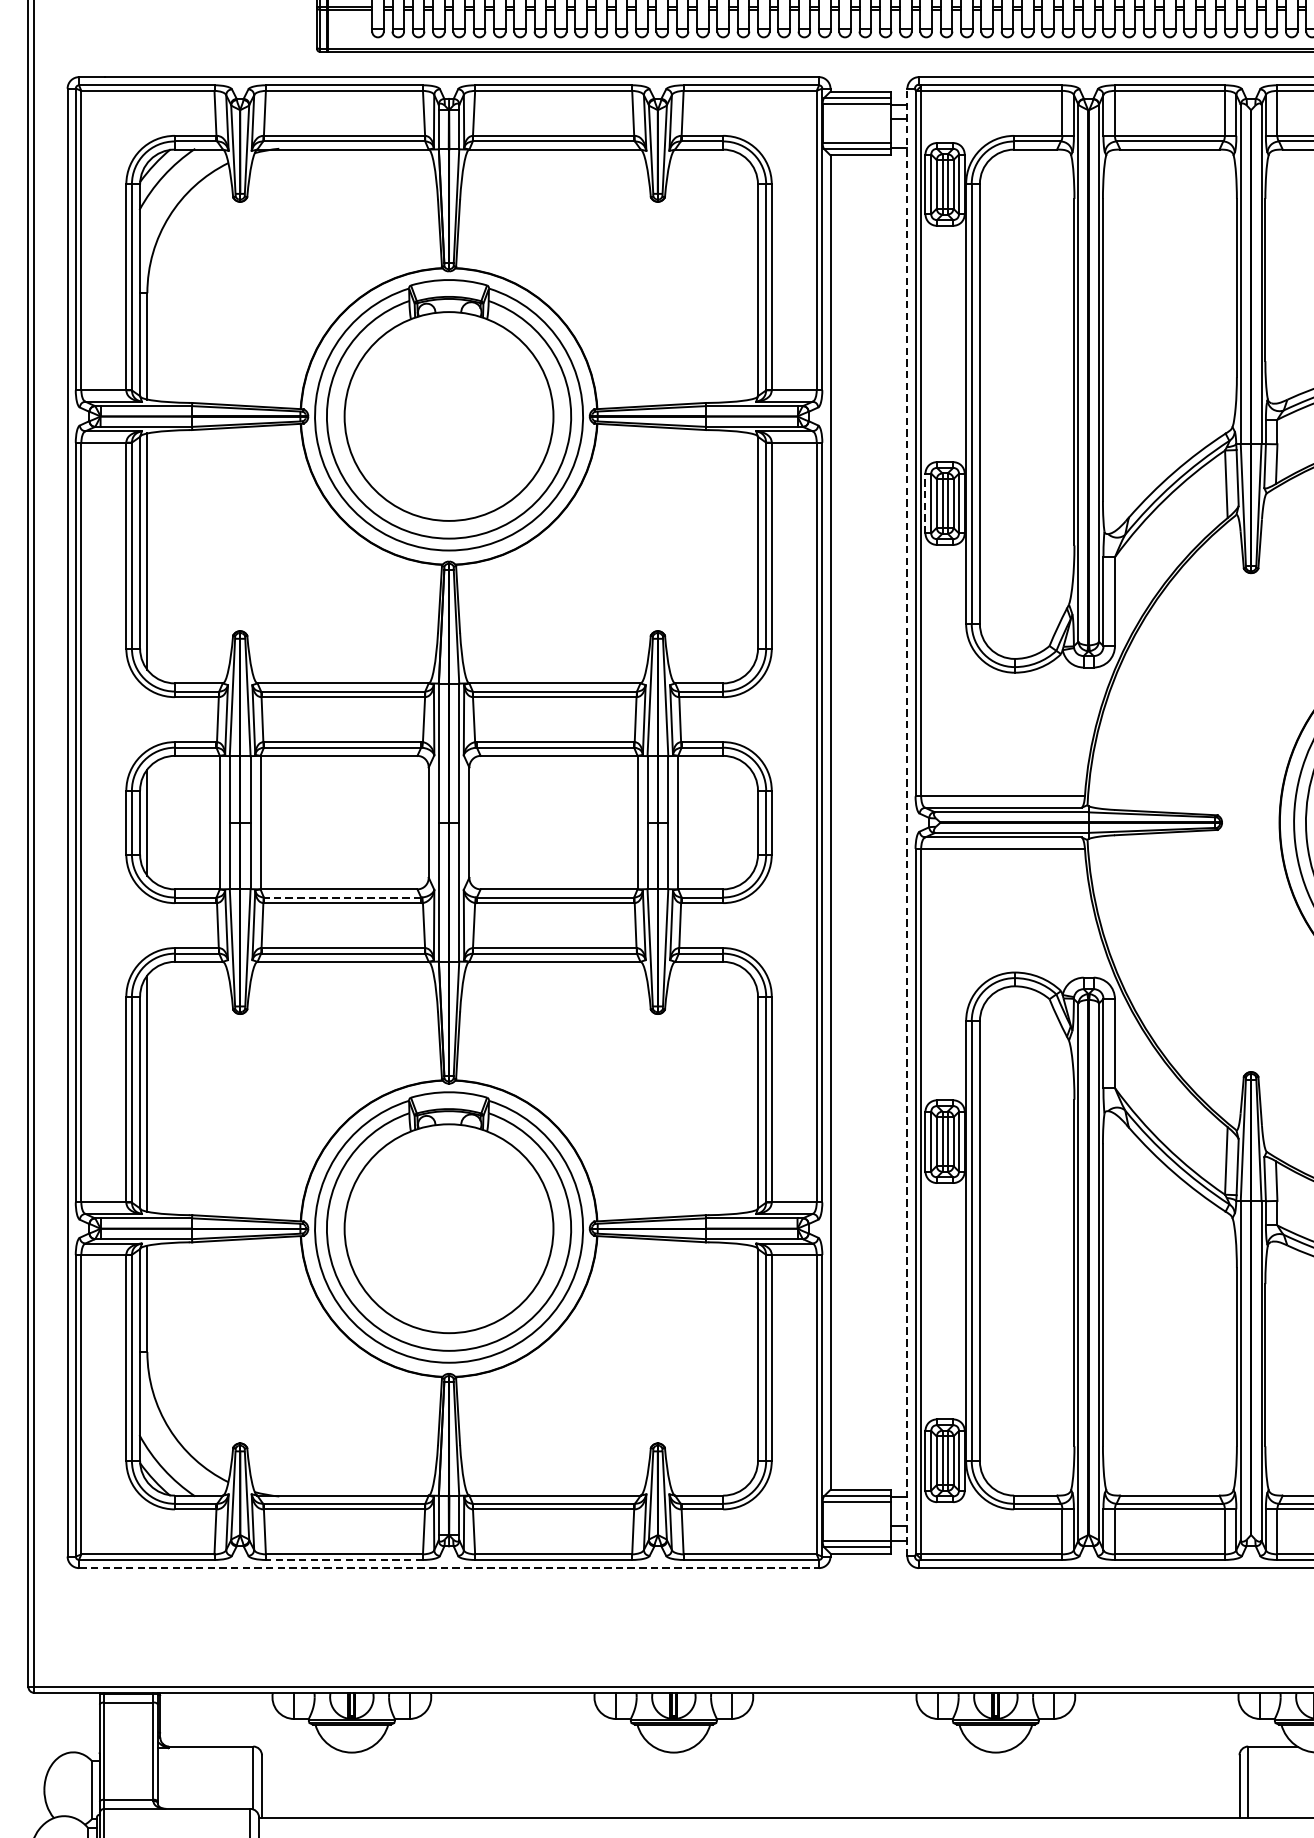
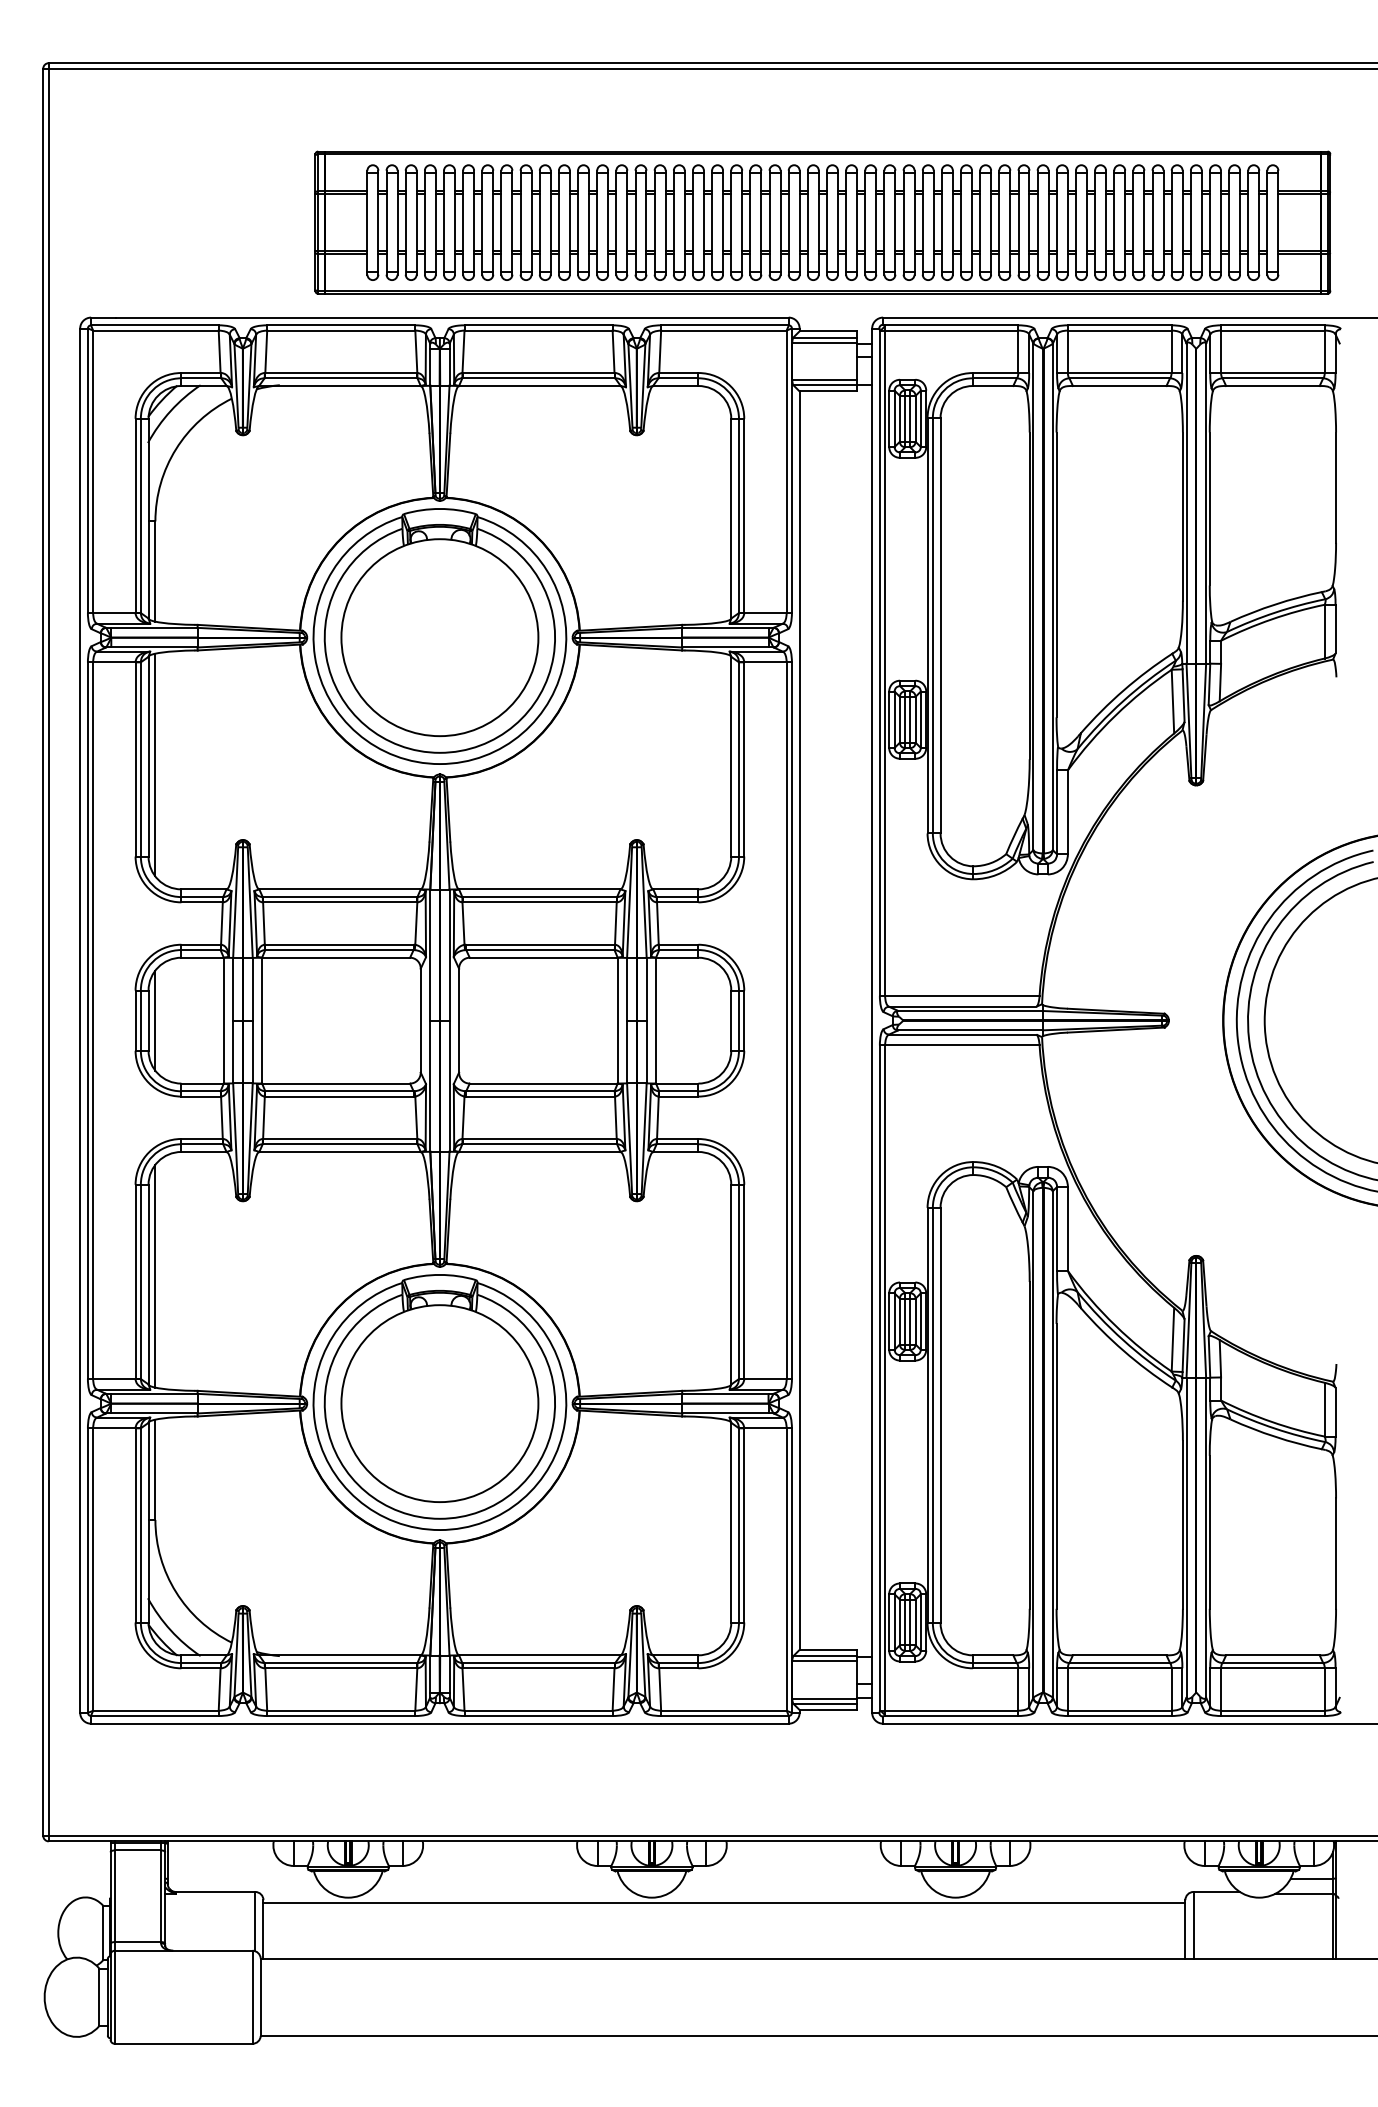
line: (925, 503) -> (889, 719), dashed -> solid
line: (907, 822) -> (872, 1020), dashed -> solid
line: (341, 897) -> (338, 1091), dashed -> solid
line: (343, 1560) -> (340, 1716), dashed -> solid
line: (448, 1567) -> (439, 1723), dashed -> solid
line: (750, 1757) -> (724, 1902), added

